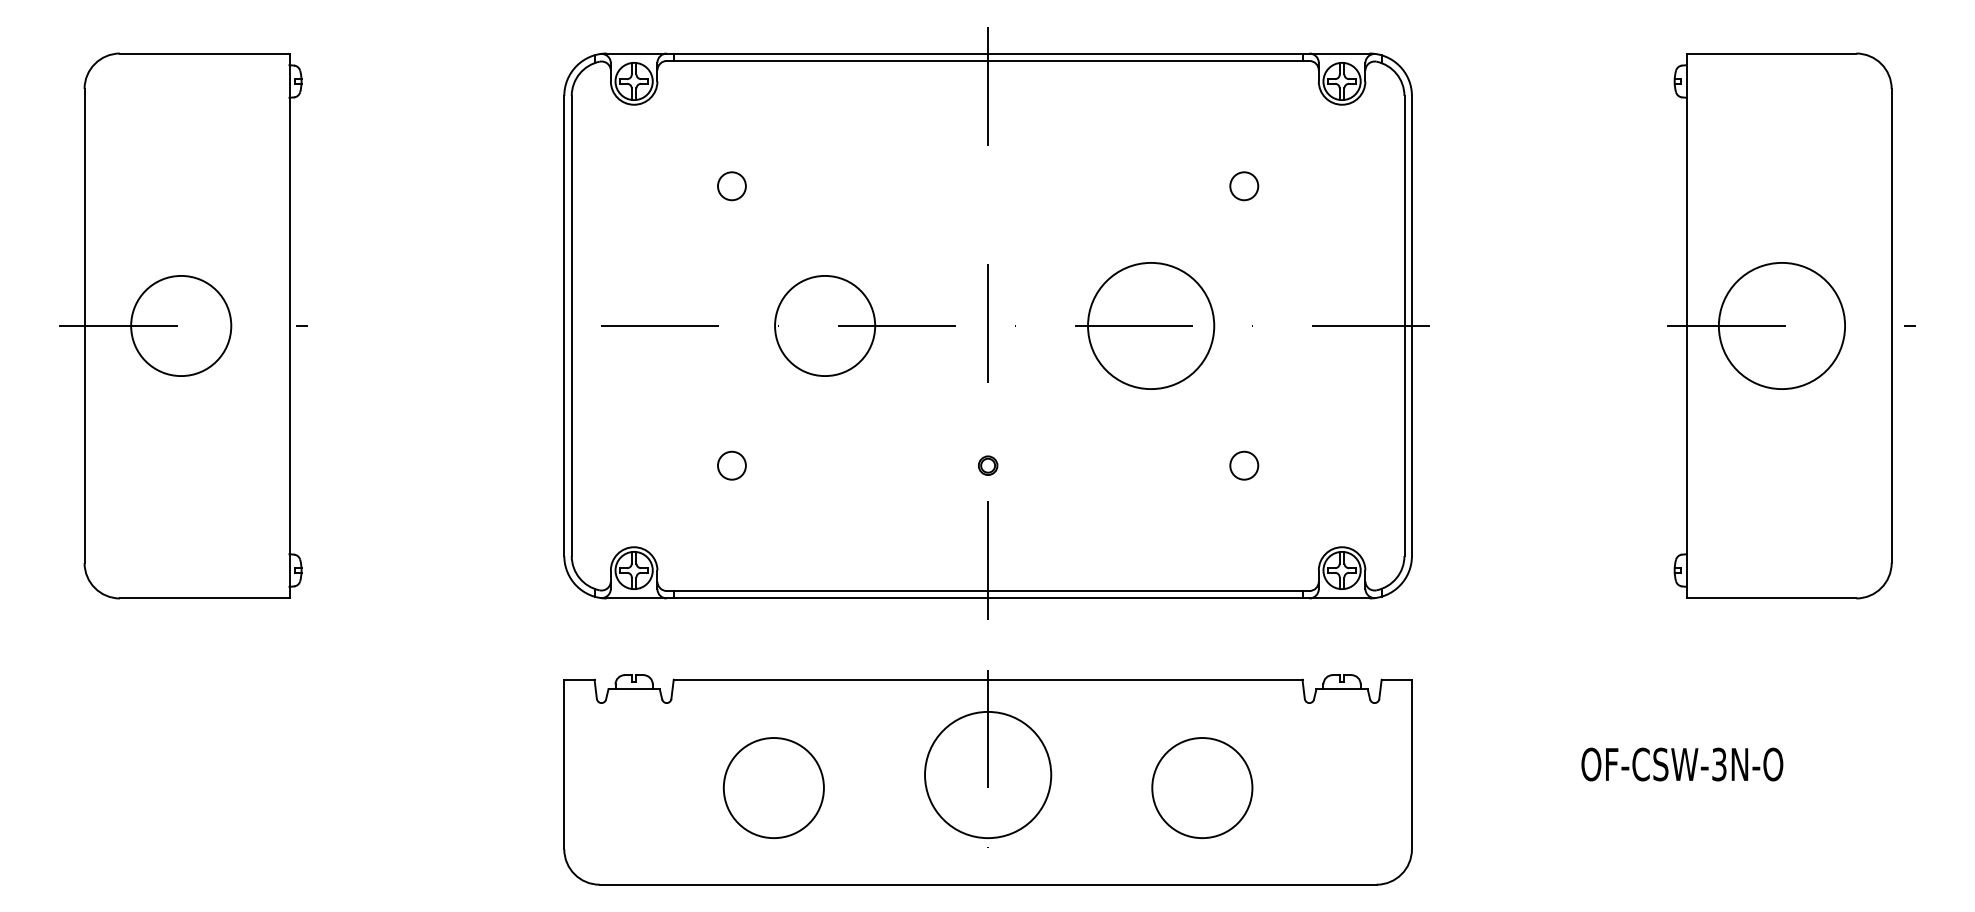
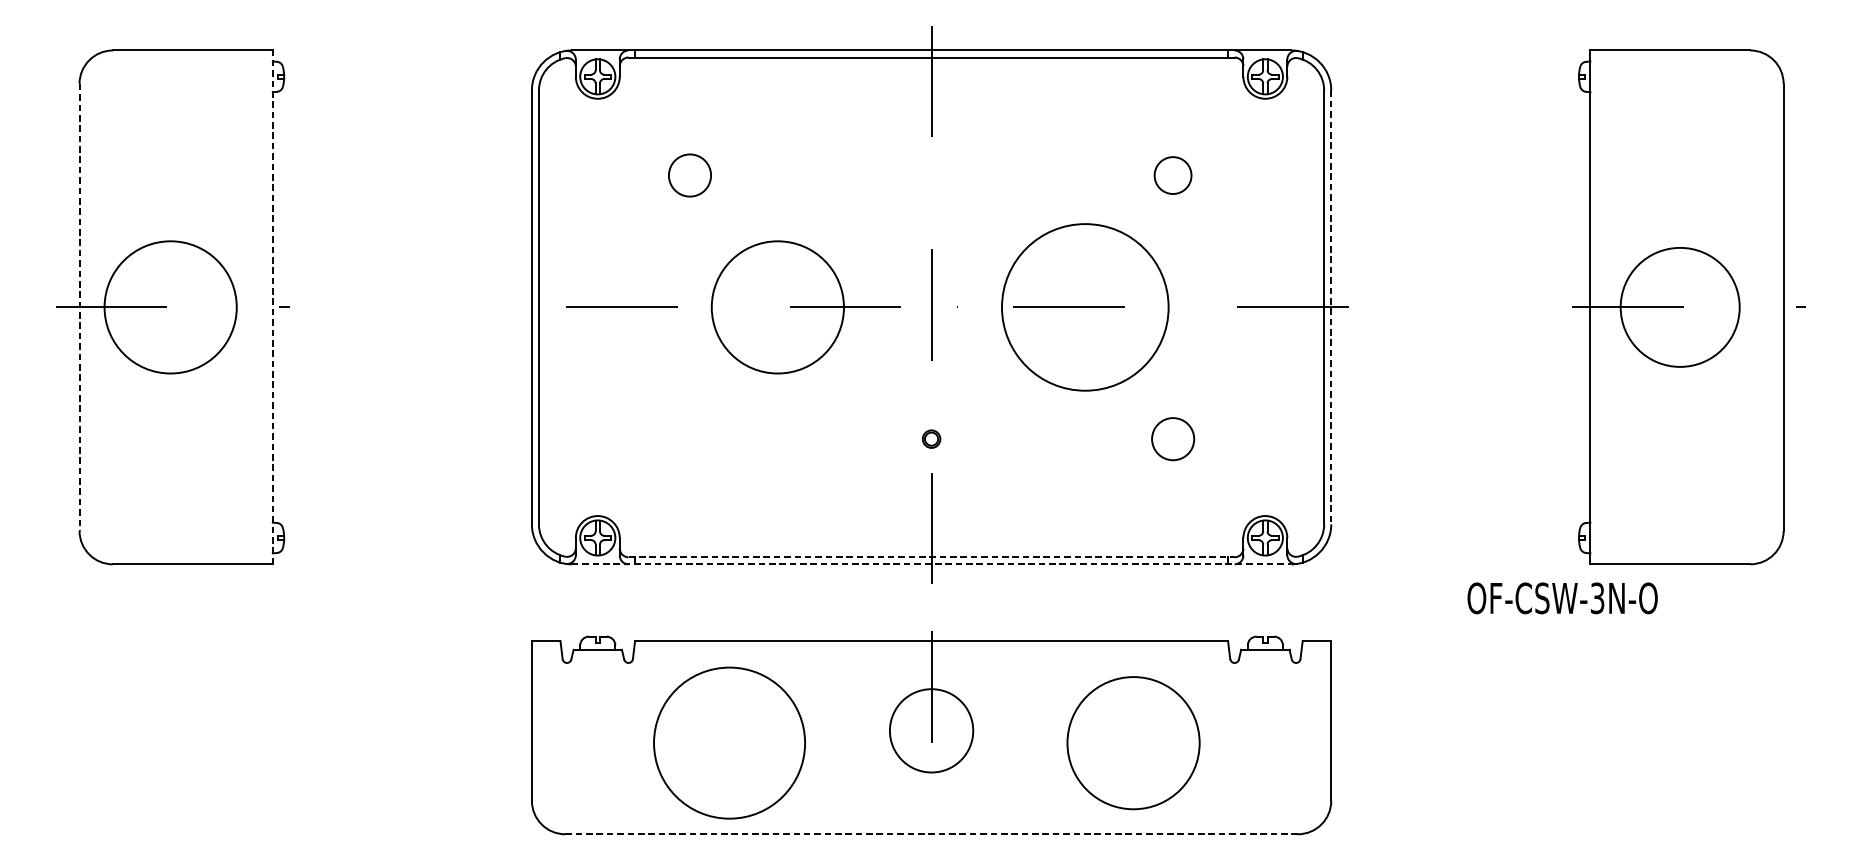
circle: (731, 186) -> (689, 175), size x1.6
circle: (1244, 186) -> (1173, 175), size x1.4
circle: (181, 325) -> (170, 306), size x1.4
line: (289, 325) -> (272, 306), solid -> dashed
circle: (825, 325) -> (778, 306), size x1.4
circle: (1151, 325) -> (1085, 306), size x1.4
line: (84, 326) -> (79, 307), solid -> dashed
line: (1411, 326) -> (1330, 307), solid -> dashed
circle: (731, 465) -> (689, 438), removed
circle: (1244, 465) -> (1173, 438), size x1.6
line: (988, 591) -> (931, 557), solid -> dashed
line: (988, 598) -> (931, 564), solid -> dashed
text: (1682, 764) -> (1562, 598), moved
circle: (988, 774) -> (931, 730), size x0.7
circle: (1202, 787) -> (1133, 742), size x1.4
circle: (773, 788) -> (729, 743), size x1.6
line: (988, 884) -> (931, 834), solid -> dashed

